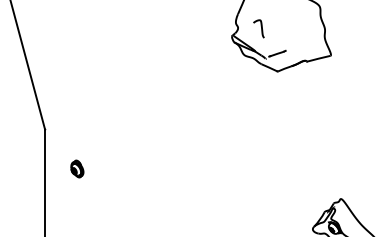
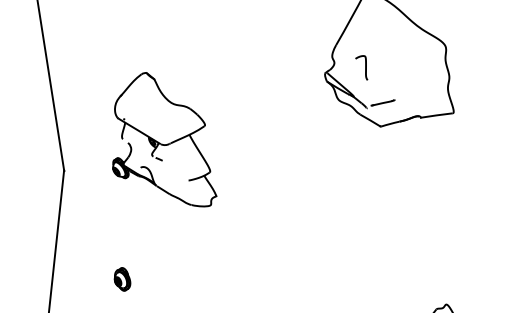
part: (119, 97) -> (167, 138), added
part: (77, 168) -> (122, 278), moved

